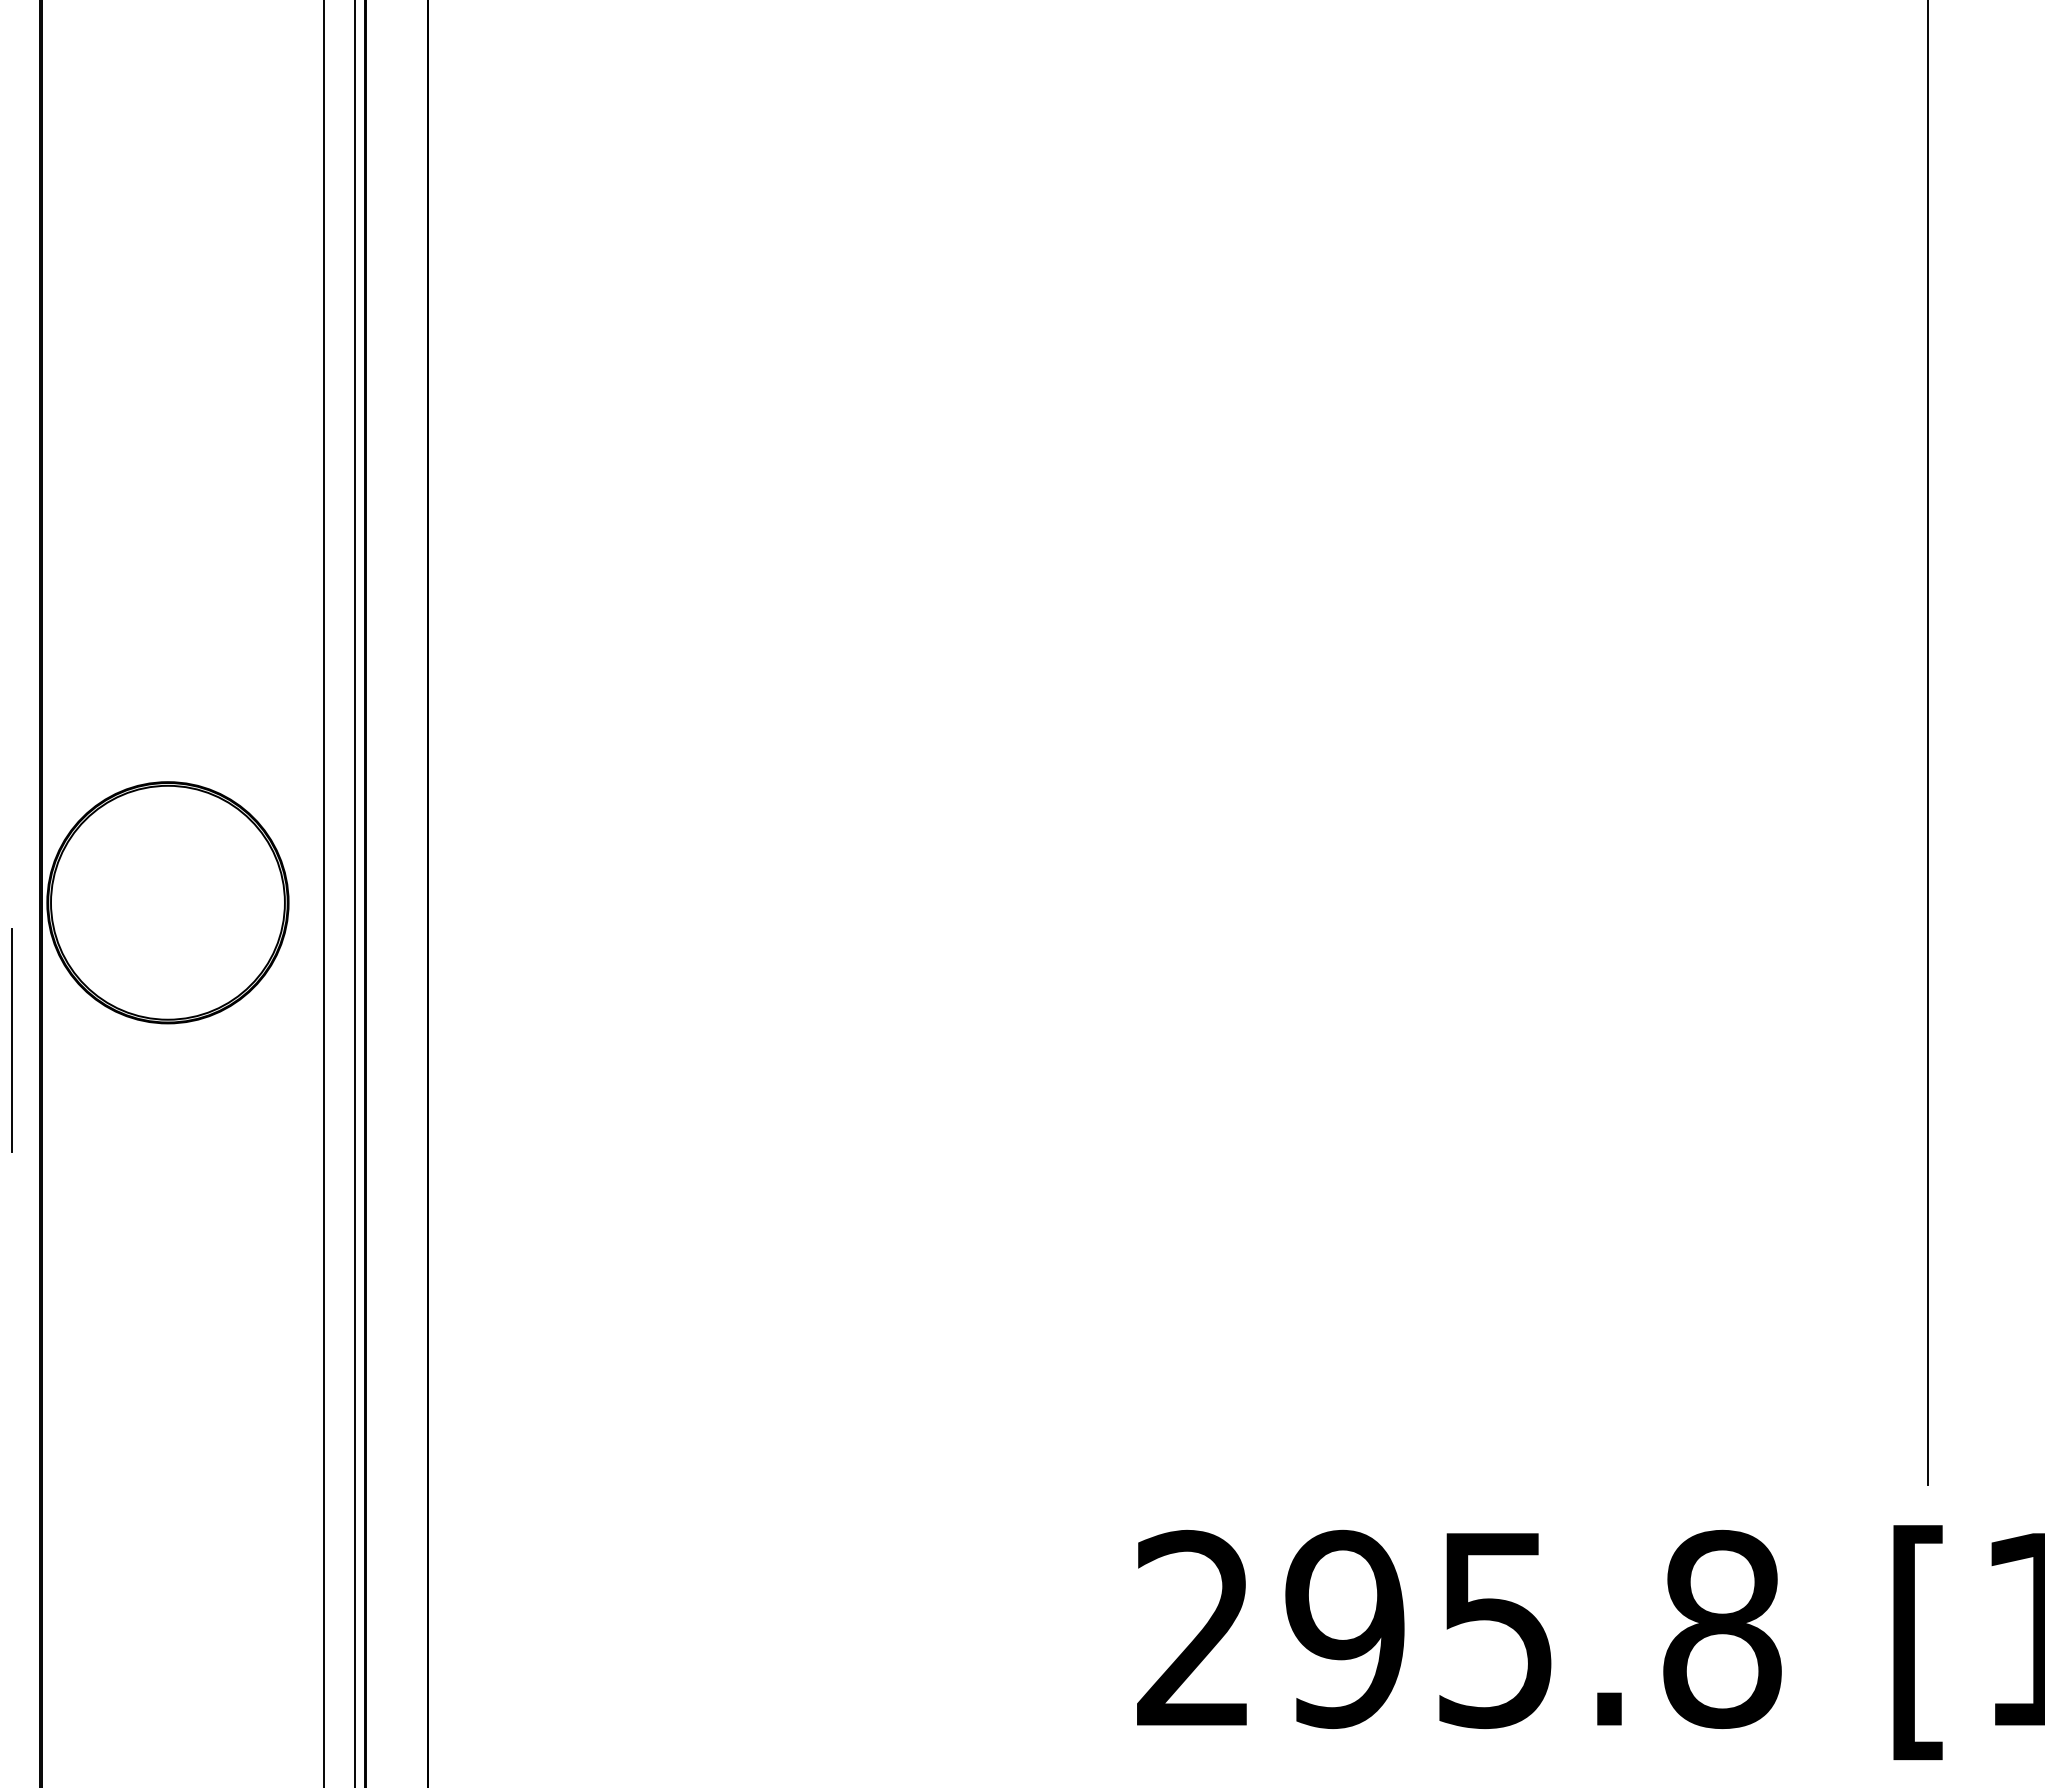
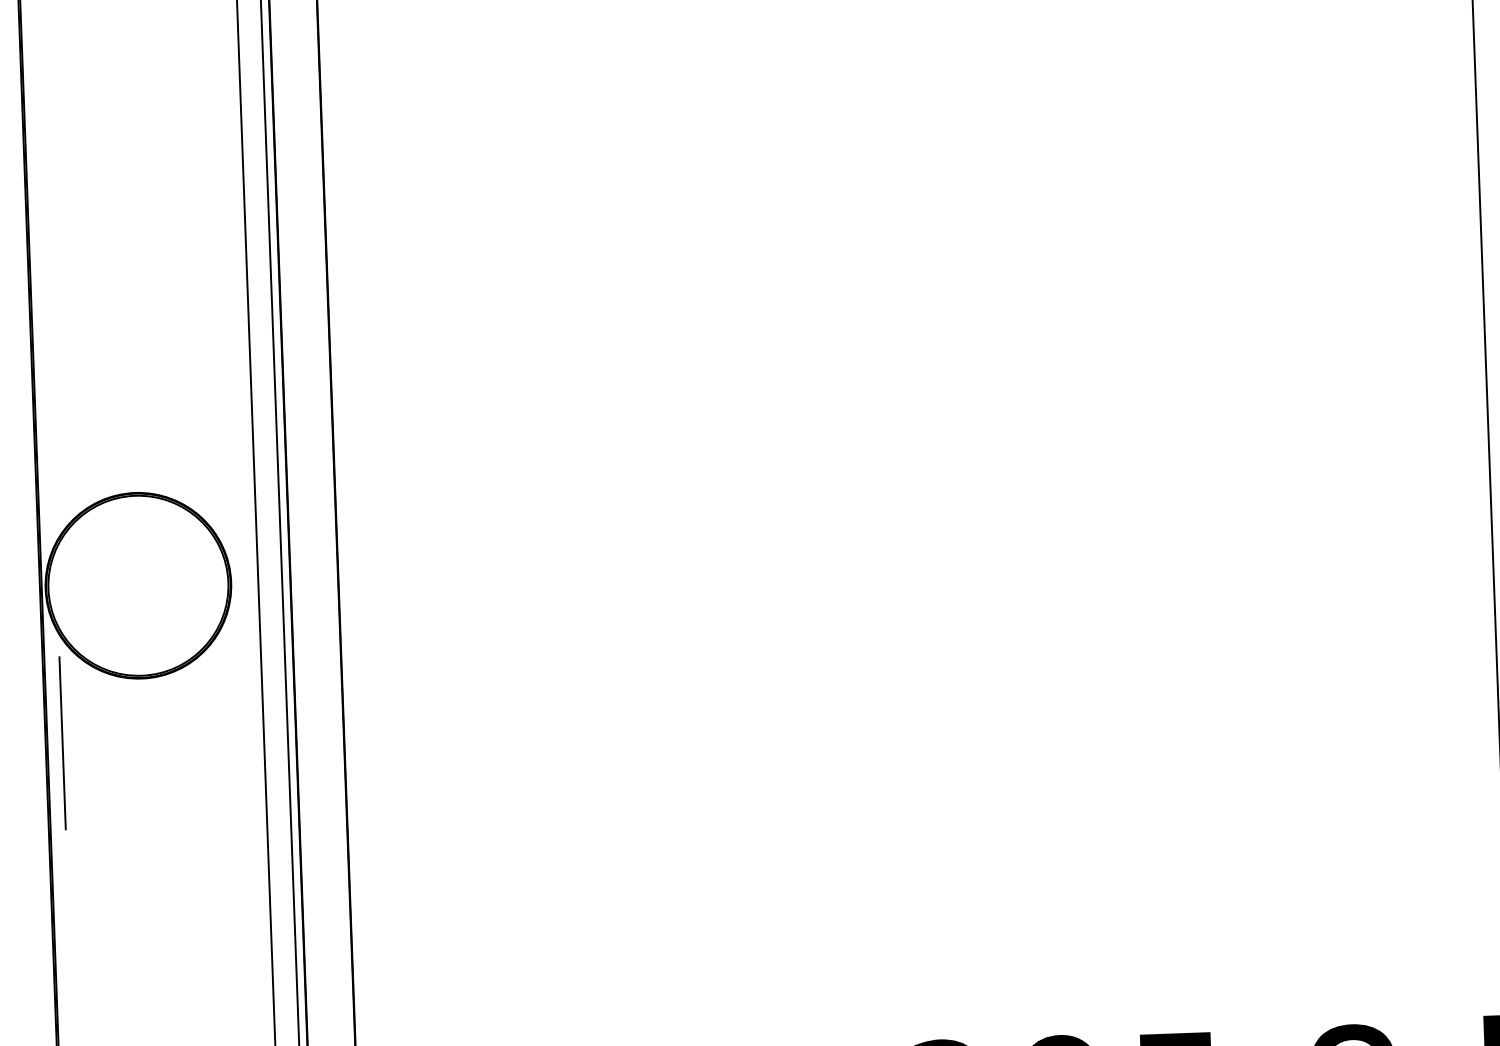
line: (11, 1040) -> (62, 743), moved

